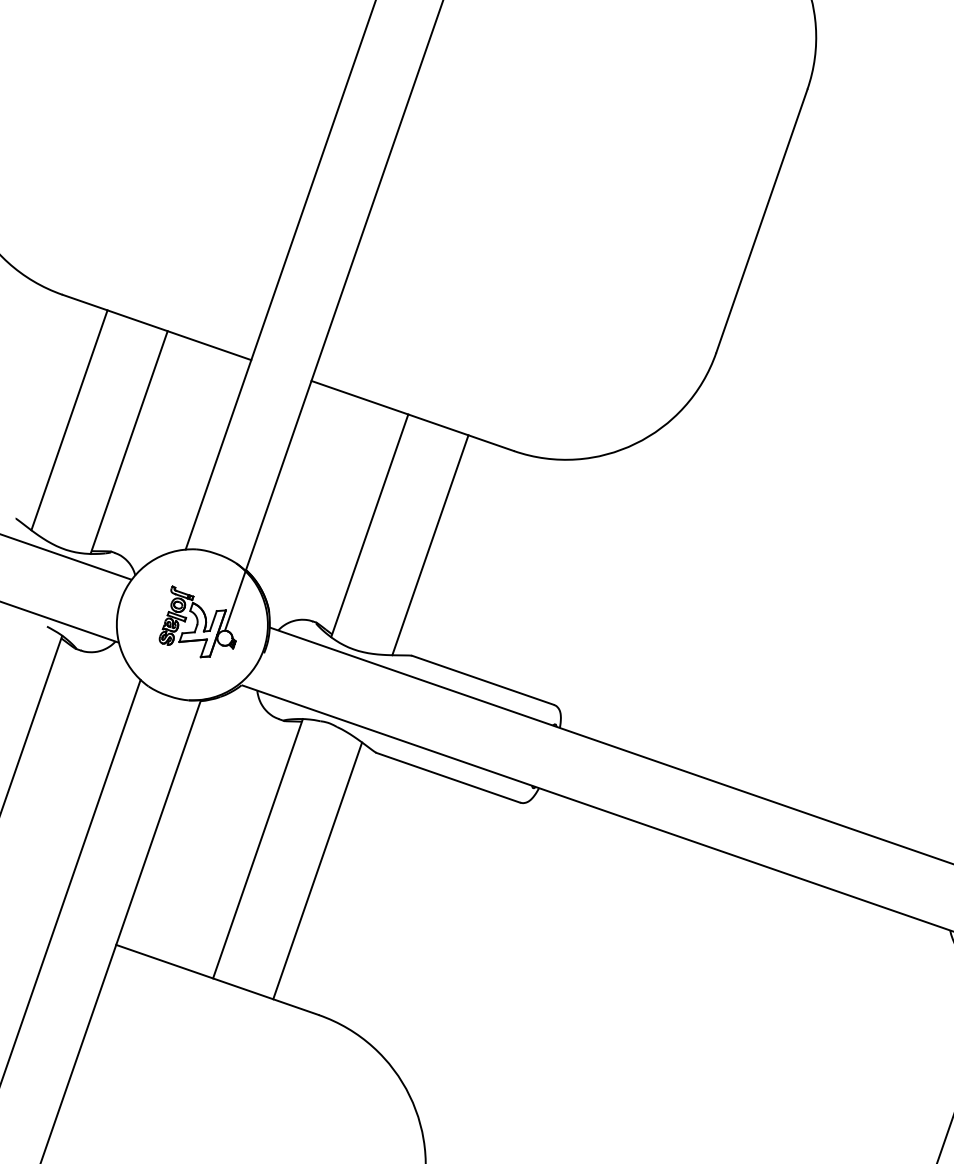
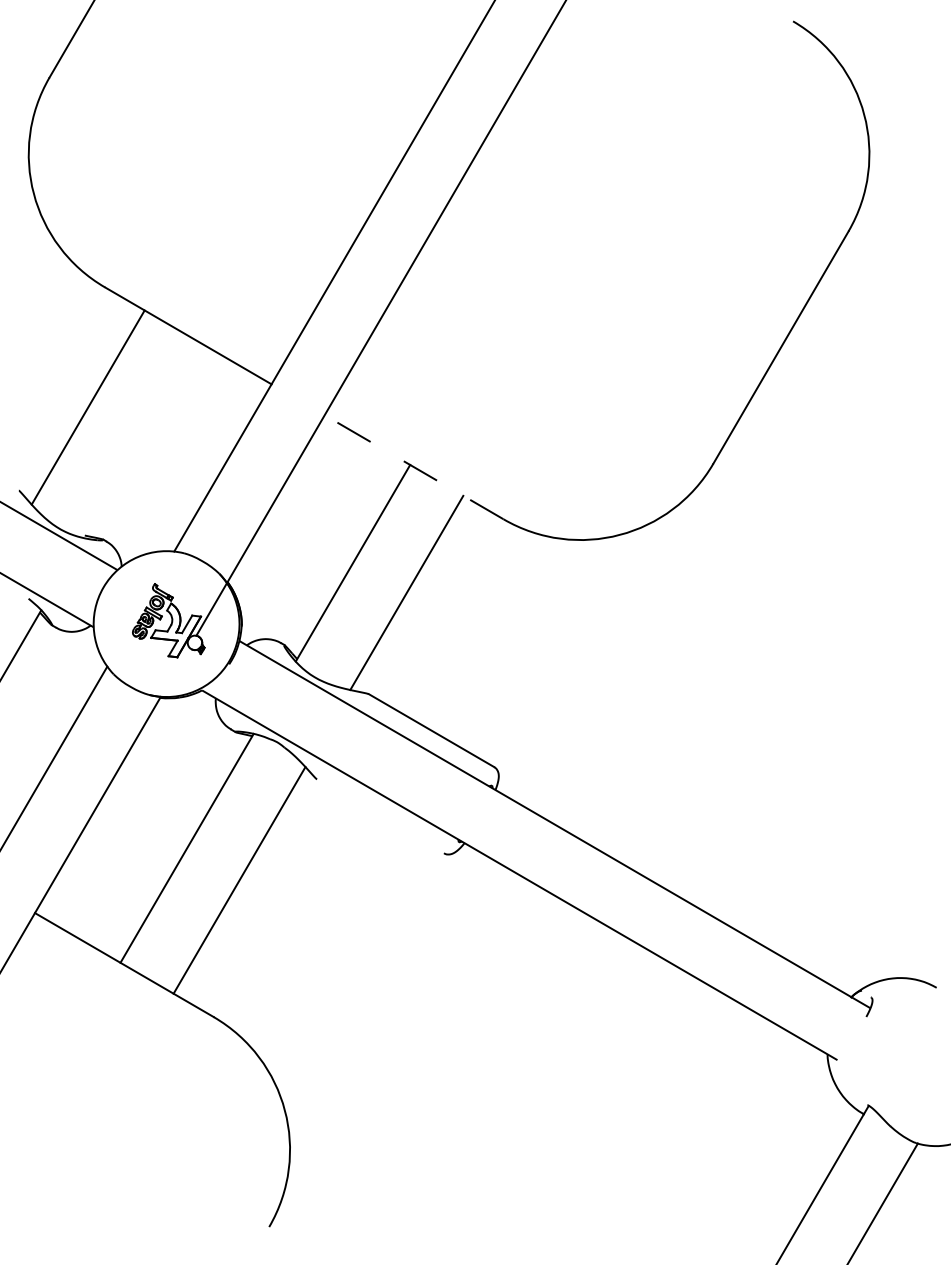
line: (411, 415) -> (413, 466), solid -> dashed
line: (129, 442) -> (140, 439), removed
line: (448, 777) -> (380, 816), removed

